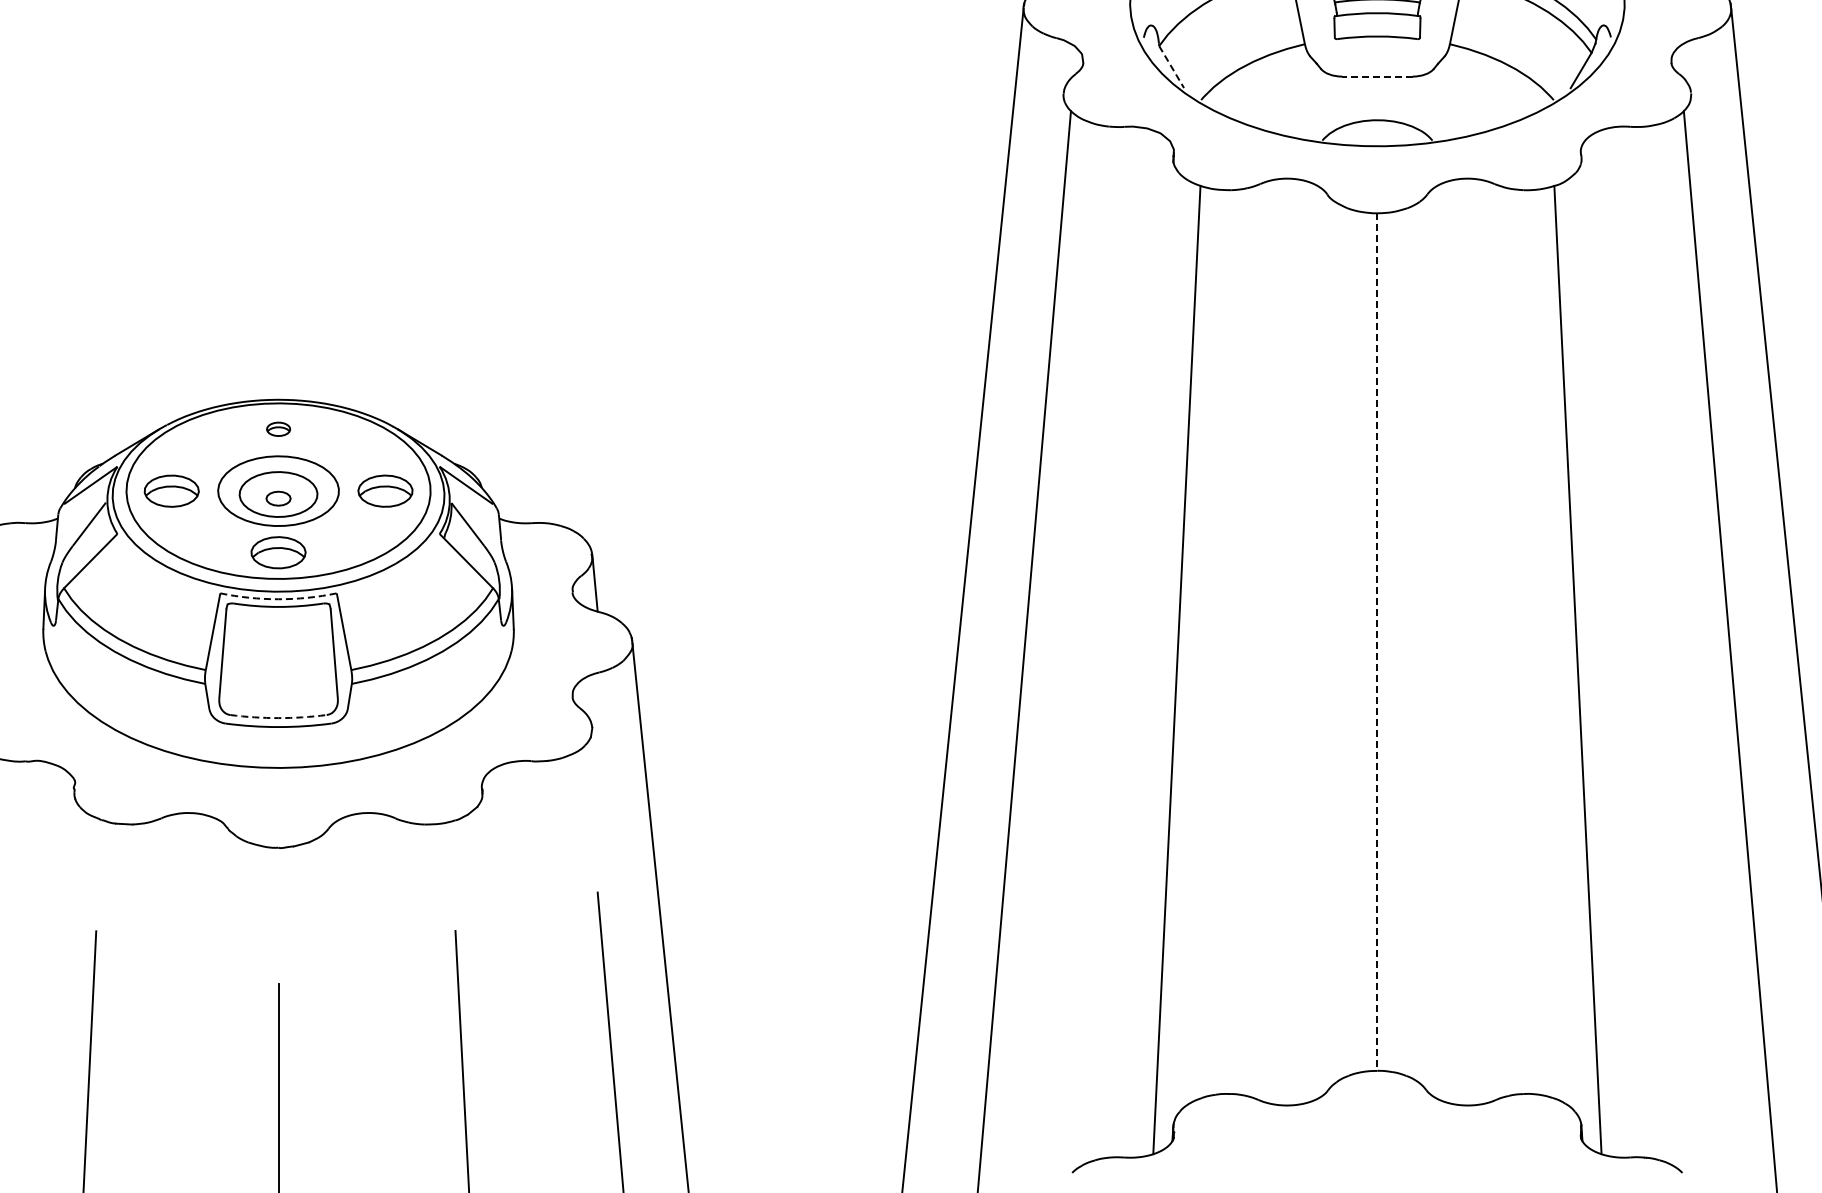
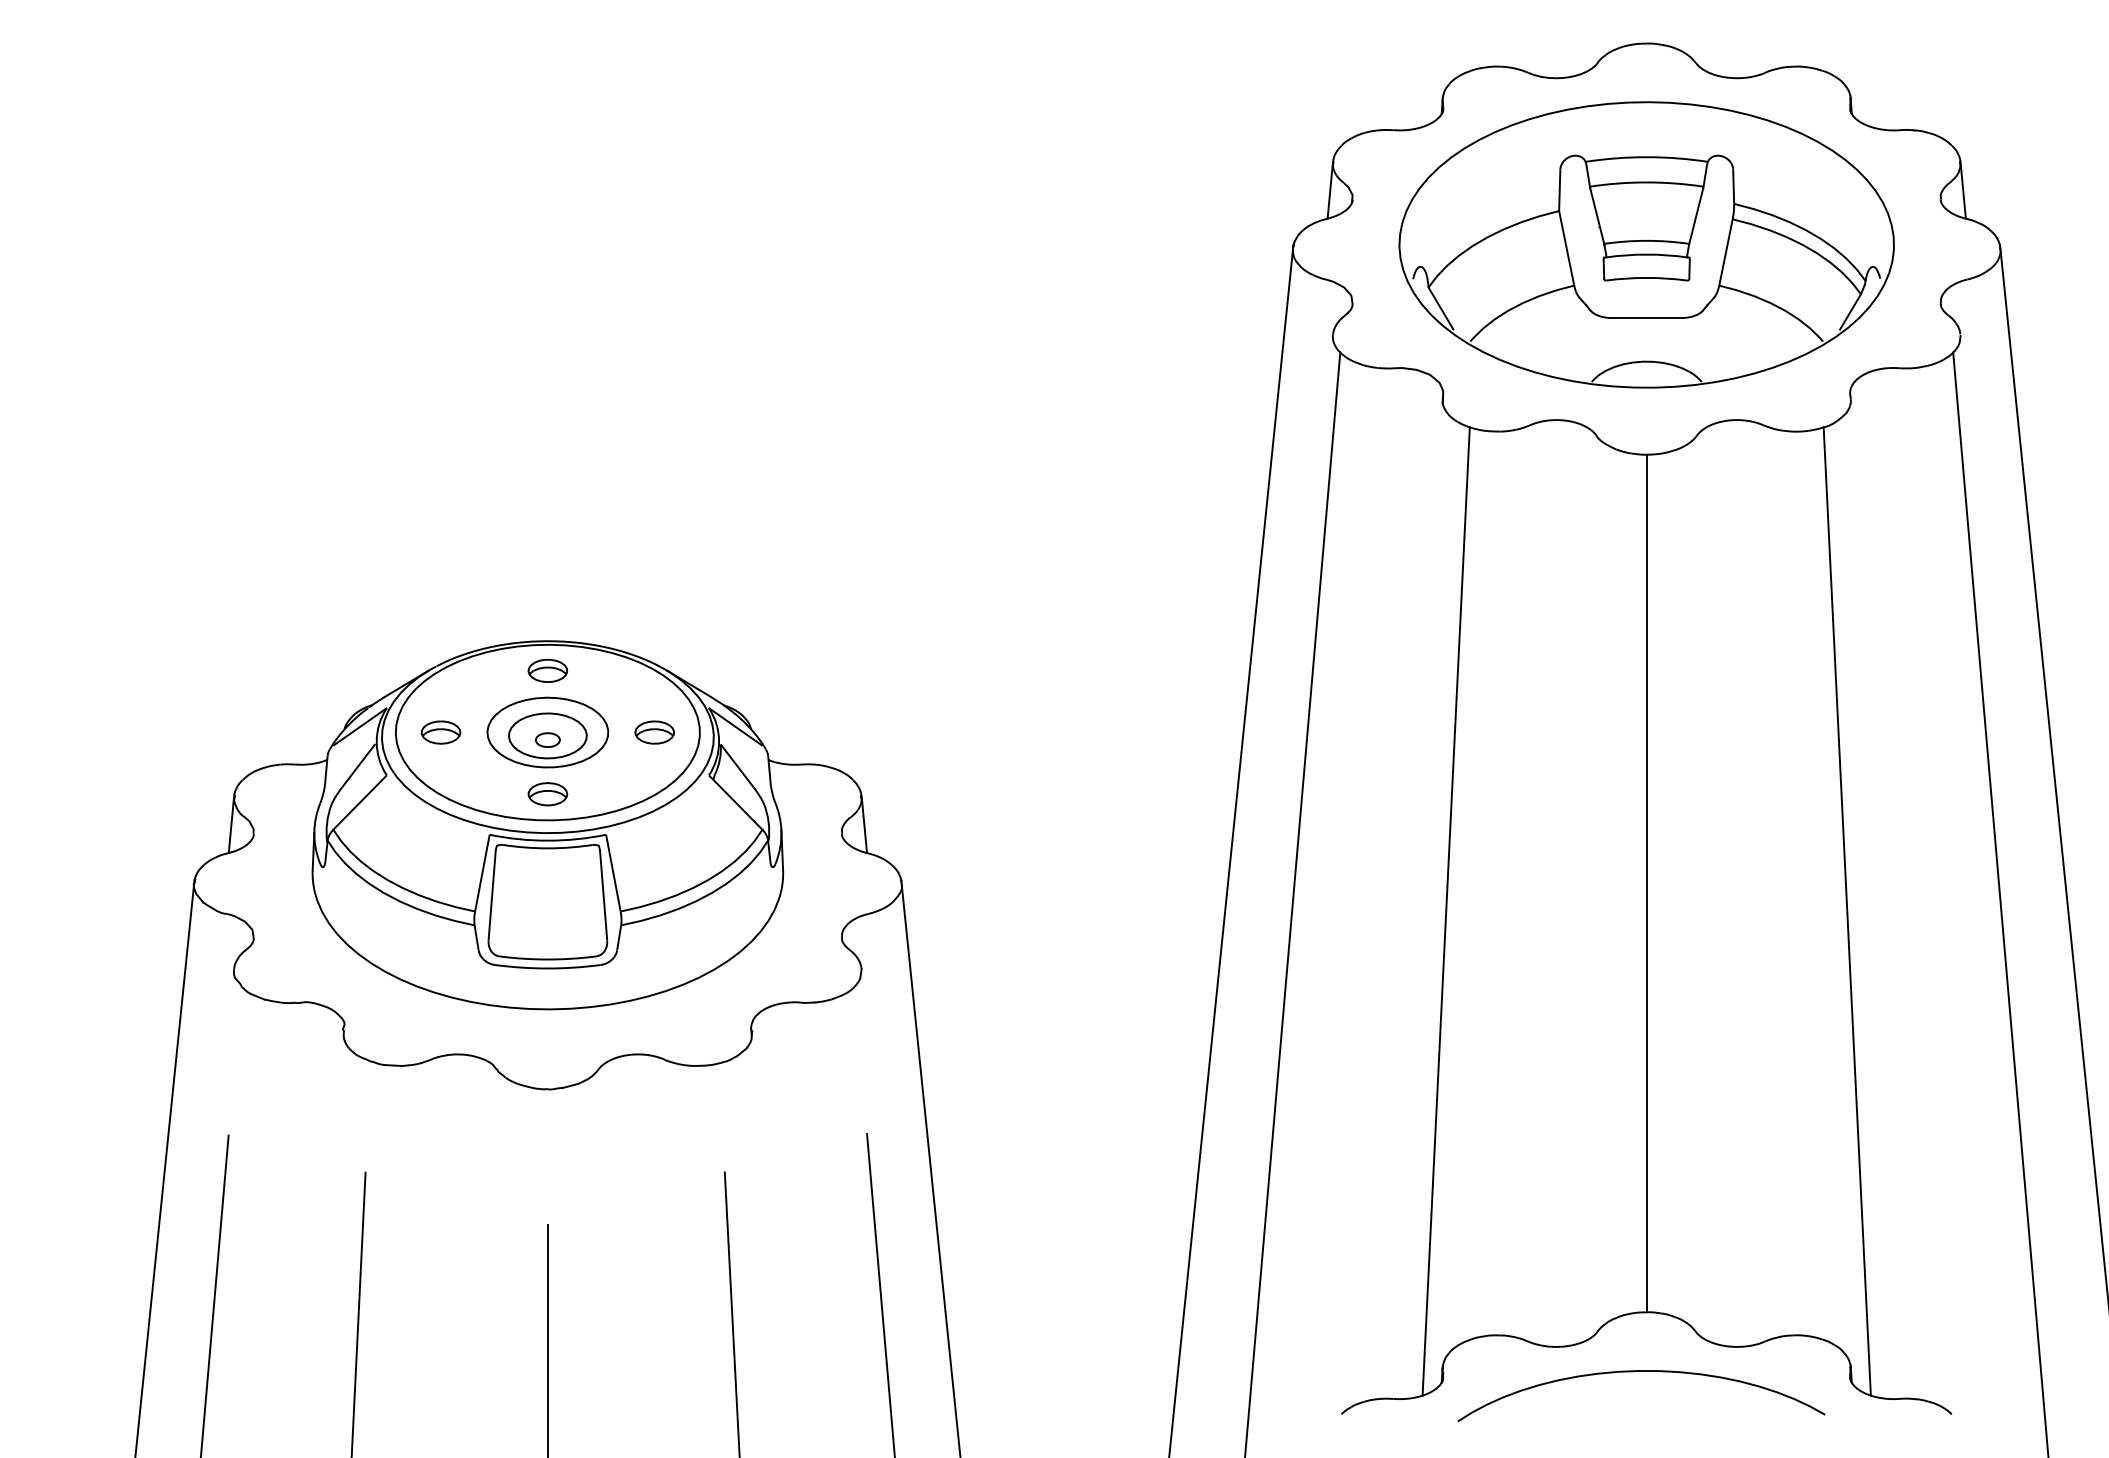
line: (1172, 67) -> (1441, 308), dashed -> solid
line: (1377, 77) -> (1646, 318), dashed -> solid
part: (278, 429) -> (547, 670), size x1.67
part: (171, 491) -> (440, 732), size x0.71
part: (385, 491) -> (654, 732), size x0.71
part: (278, 553) -> (547, 794), size x0.71
arc: (278, 599) -> (547, 840), dashed -> solid
line: (1377, 642) -> (1646, 883), dashed -> solid
arc: (278, 718) -> (547, 959), dashed -> solid
part: (1372, 1130) -> (1641, 1371), added

